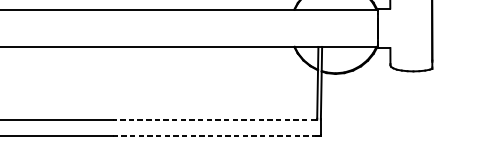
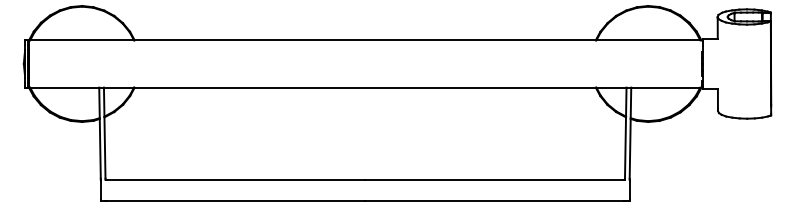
line: (213, 119) -> (493, 179), dashed -> solid
line: (214, 136) -> (494, 201), dashed -> solid

